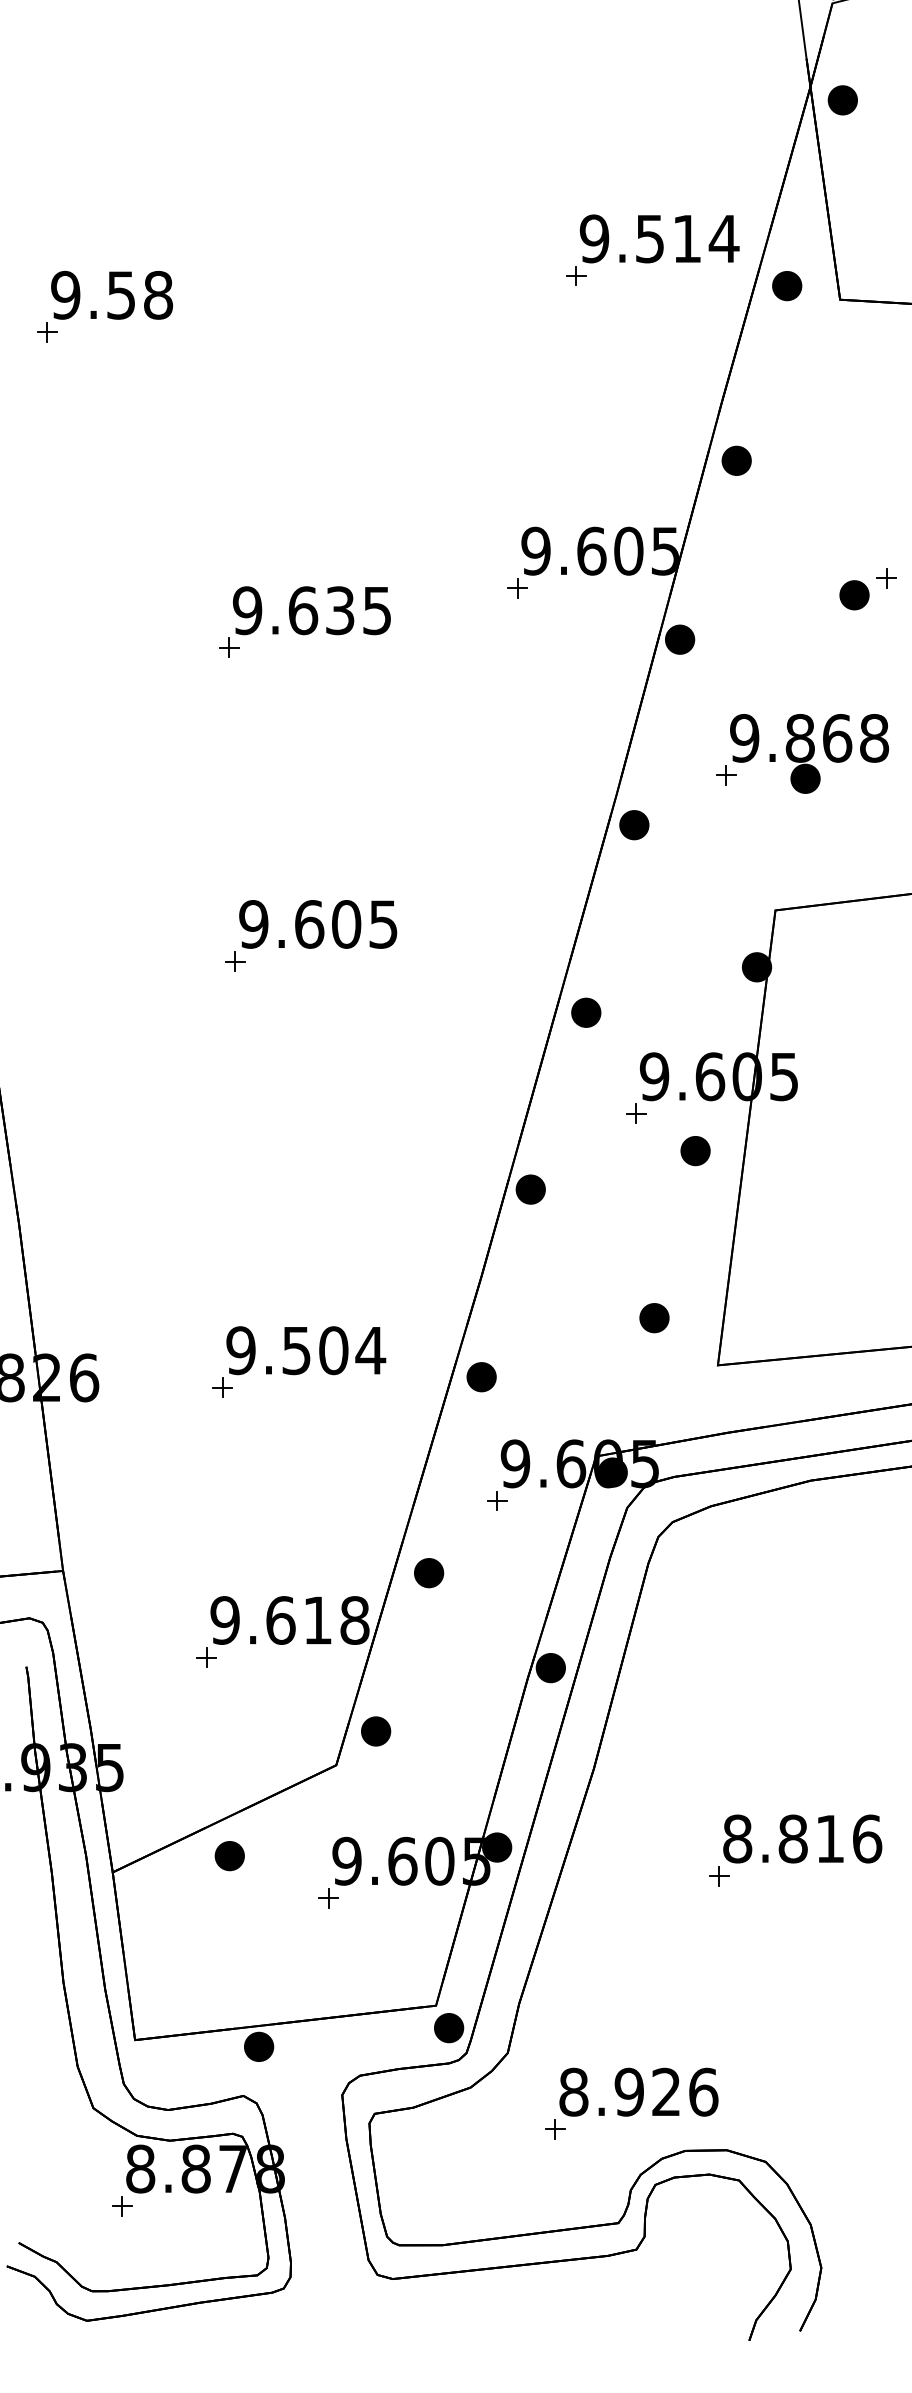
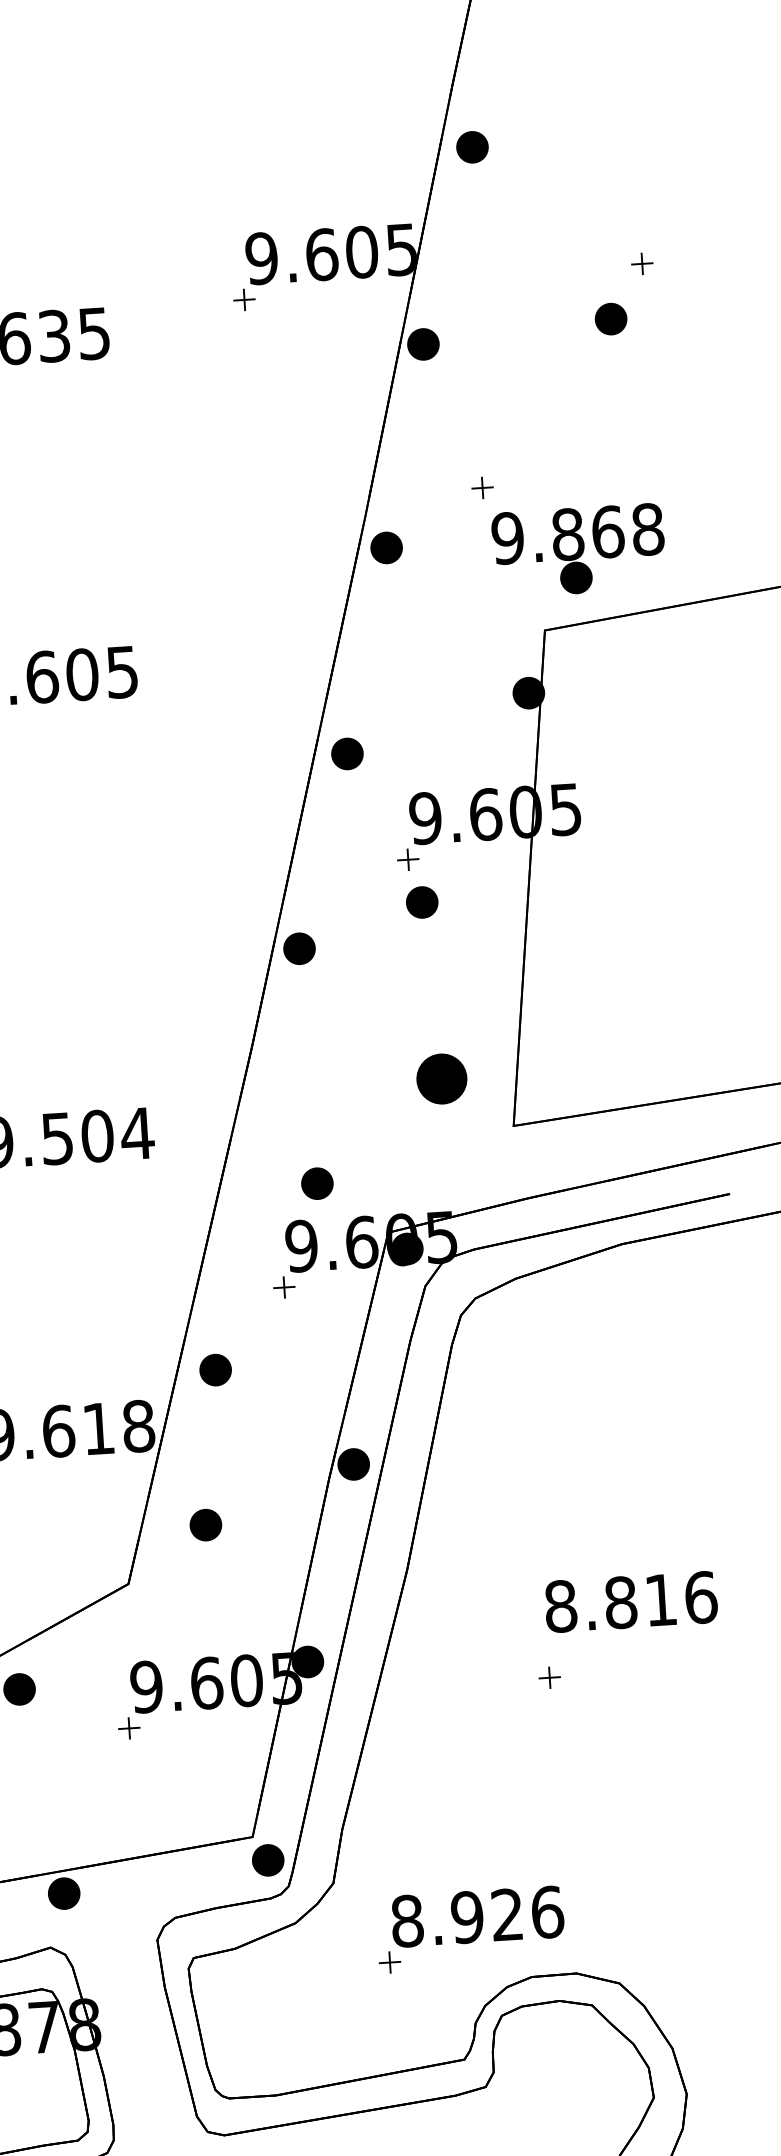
part: (854, 595) -> (611, 319), moved
part: (809, 753) -> (578, 550), moved
part: (695, 1151) -> (422, 902), moved
part: (654, 1318) -> (441, 1079), size x1.6
part: (481, 1377) -> (317, 1184), moved
part: (376, 1731) -> (206, 1525), moved
text: (802, 1838) -> (630, 1601), moved

